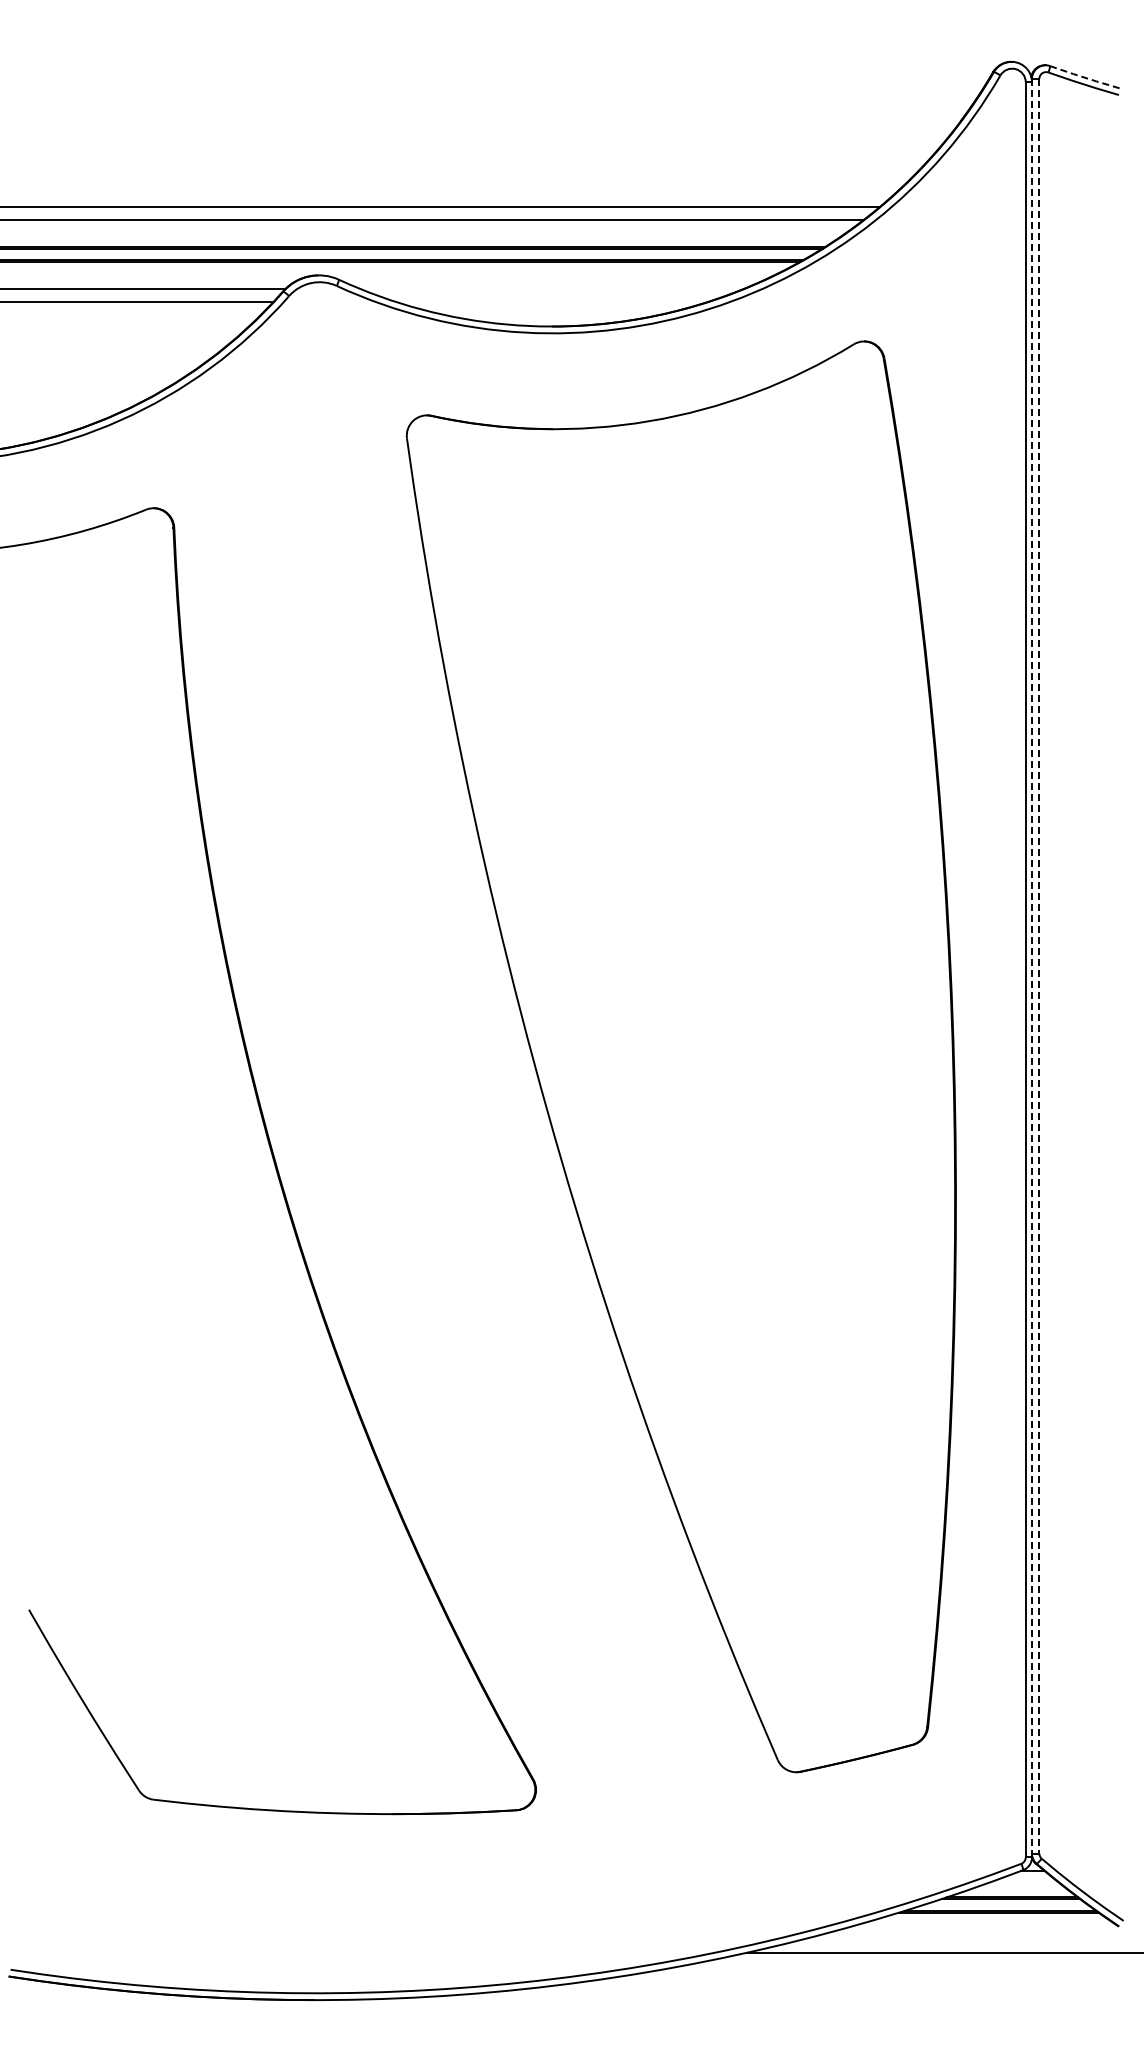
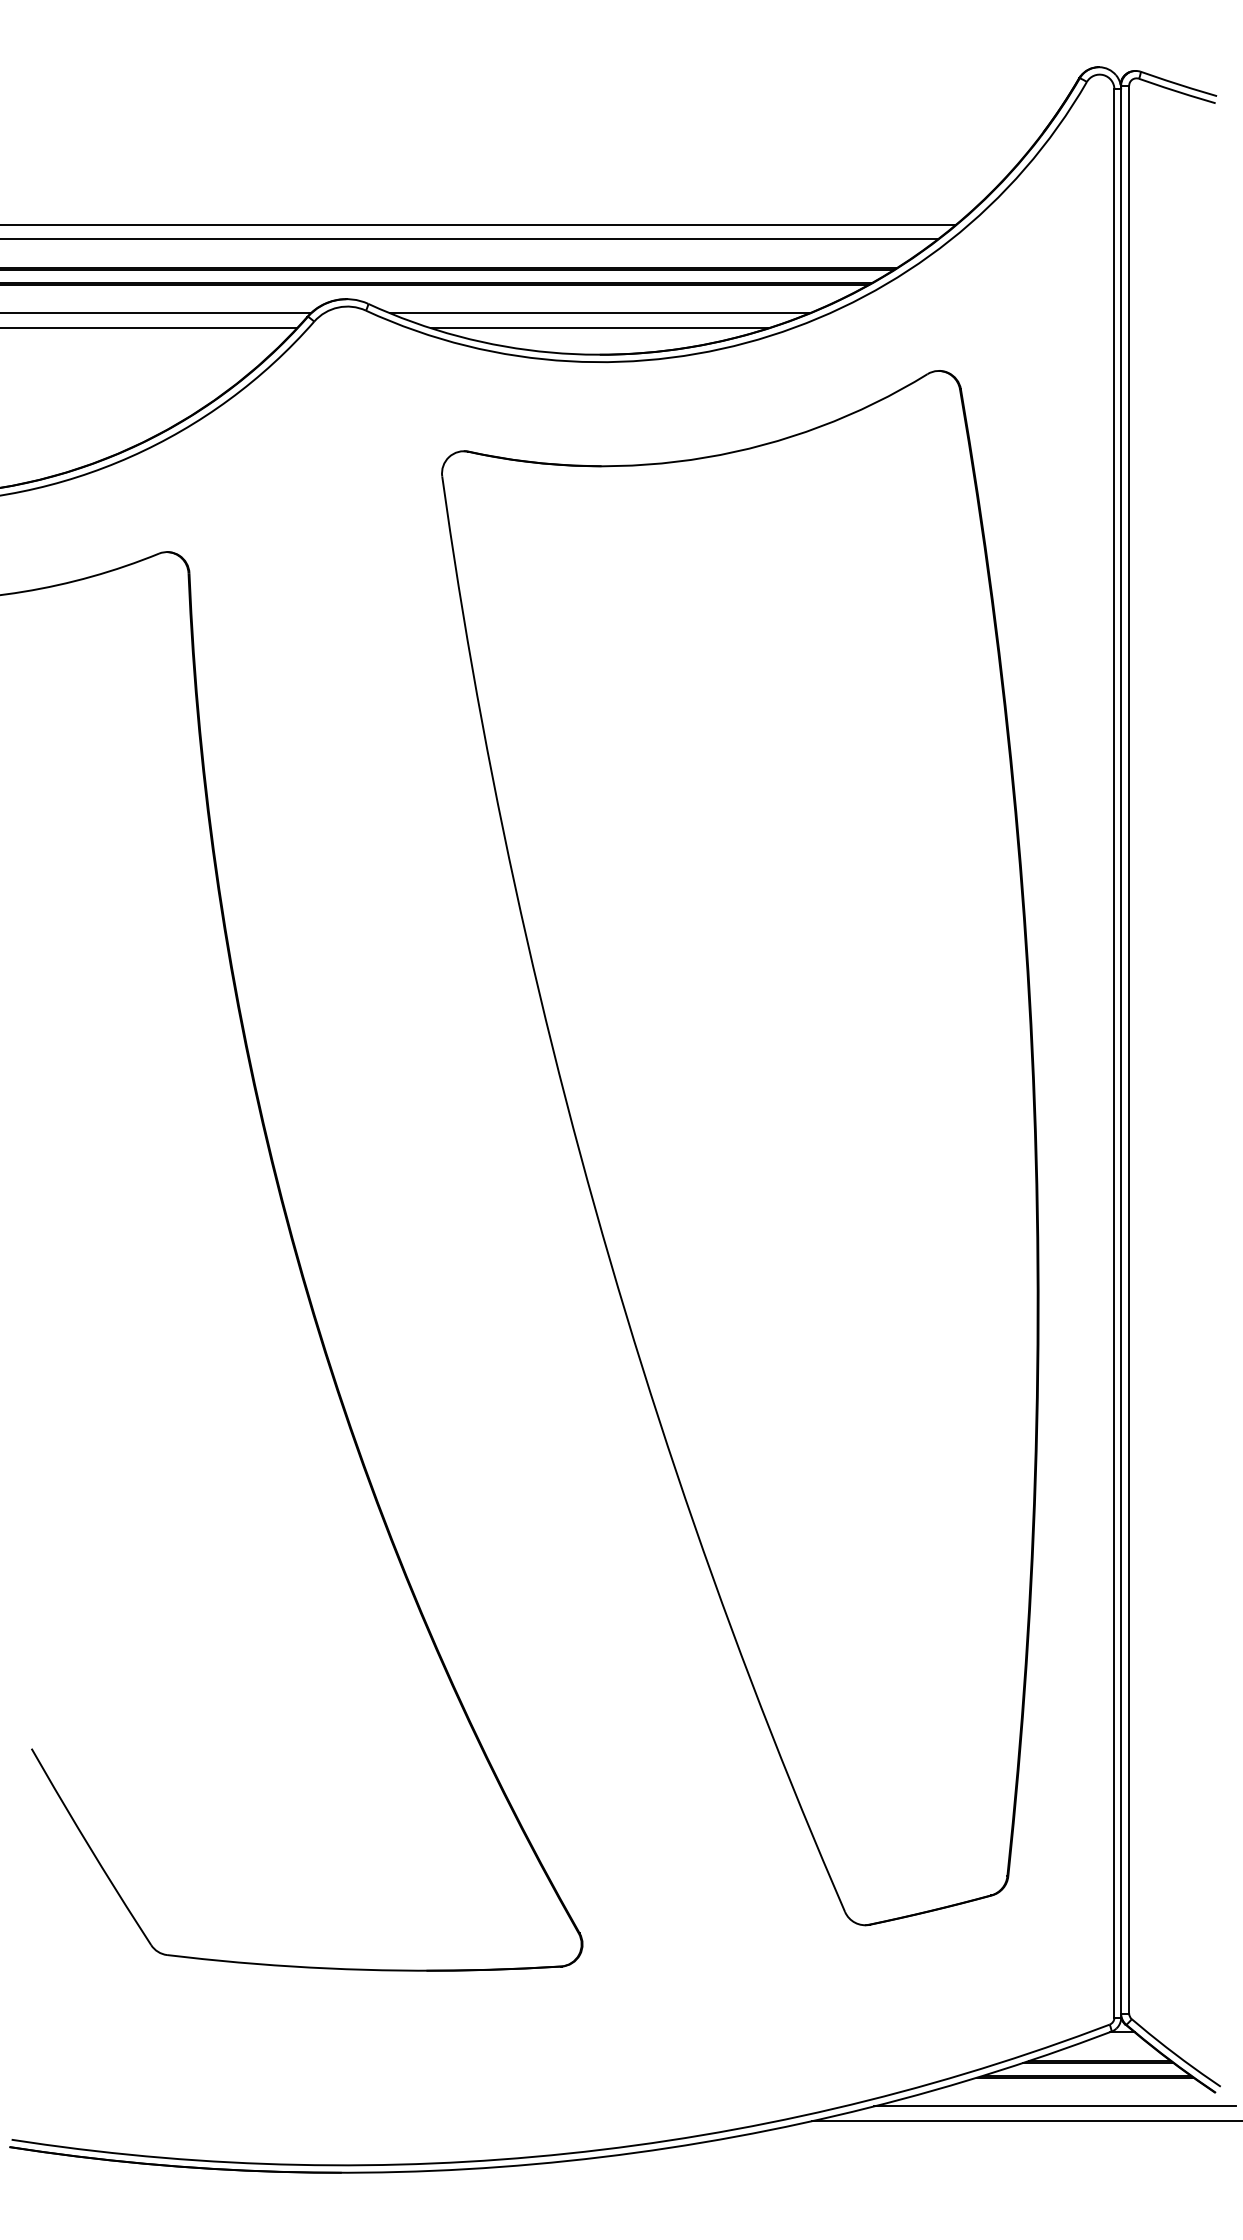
line: (1085, 77) -> (1179, 84), dashed -> solid
line: (551, 288) -> (599, 313), added
line: (551, 302) -> (599, 328), added
line: (1039, 966) -> (1129, 1049), dashed -> solid
line: (1031, 969) -> (1120, 1053), dashed -> solid
line: (970, 1939) -> (1054, 2106), added

